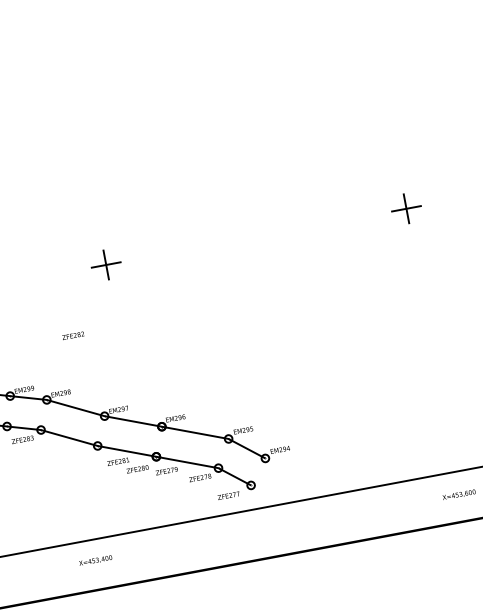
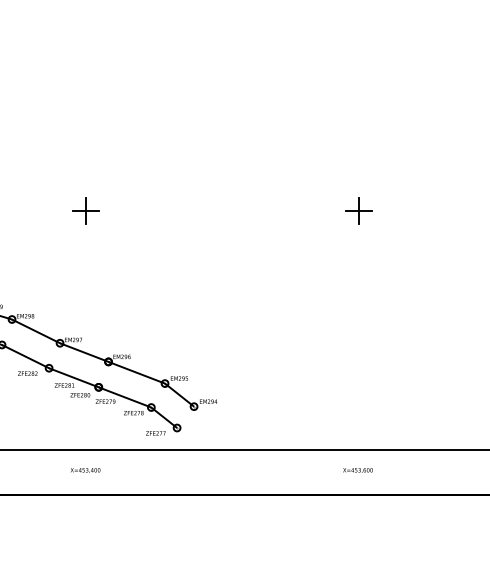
text: (72, 335) -> (27, 373), moved
text: (95, 560) -> (85, 470), moved

